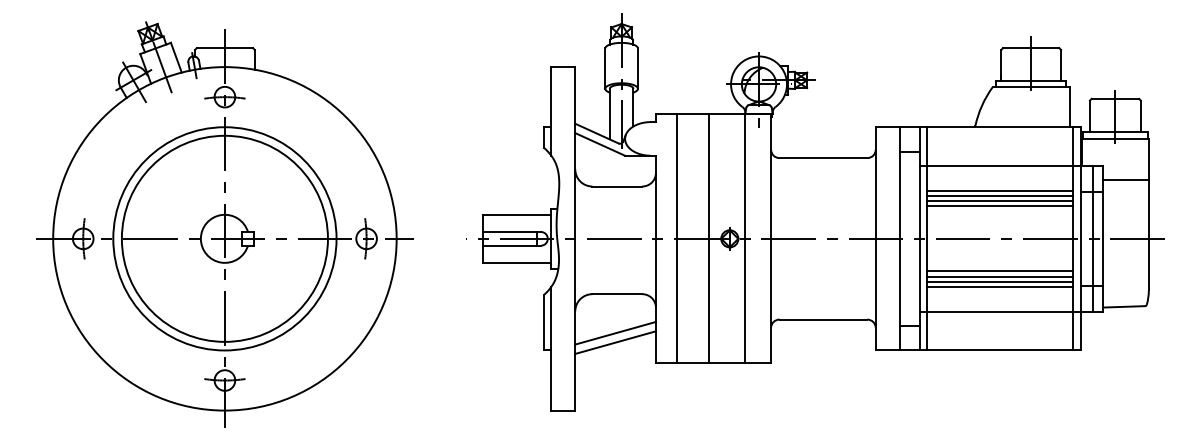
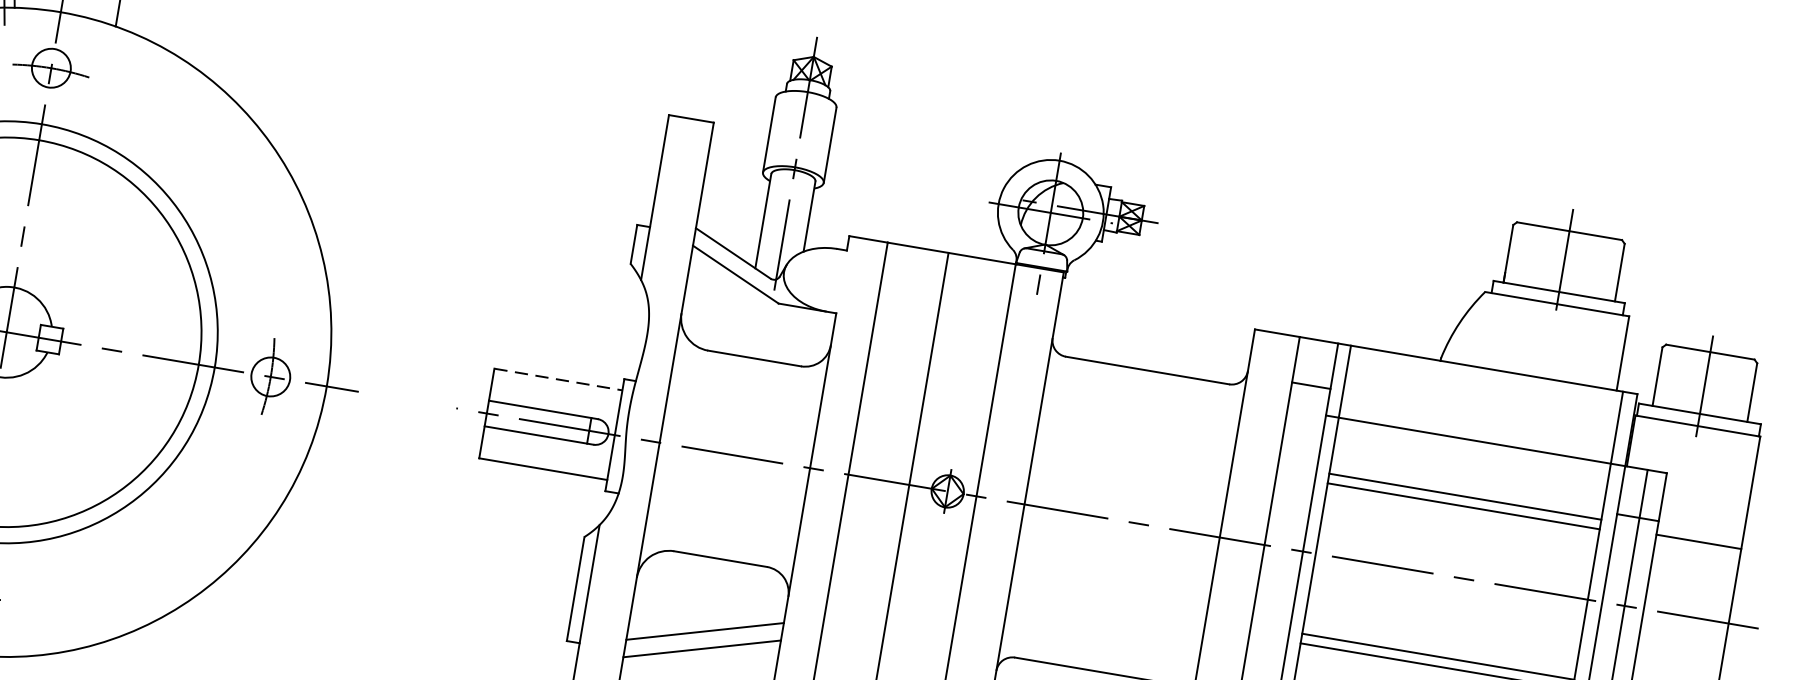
line: (1125, 179) -> (1697, 540), moved
line: (1000, 190) -> (1467, 486), removed
line: (1000, 206) -> (1462, 516), removed
line: (517, 214) -> (559, 379), solid -> dashed
line: (1000, 271) -> (1441, 637), removed
line: (1000, 276) -> (1440, 646), removed

